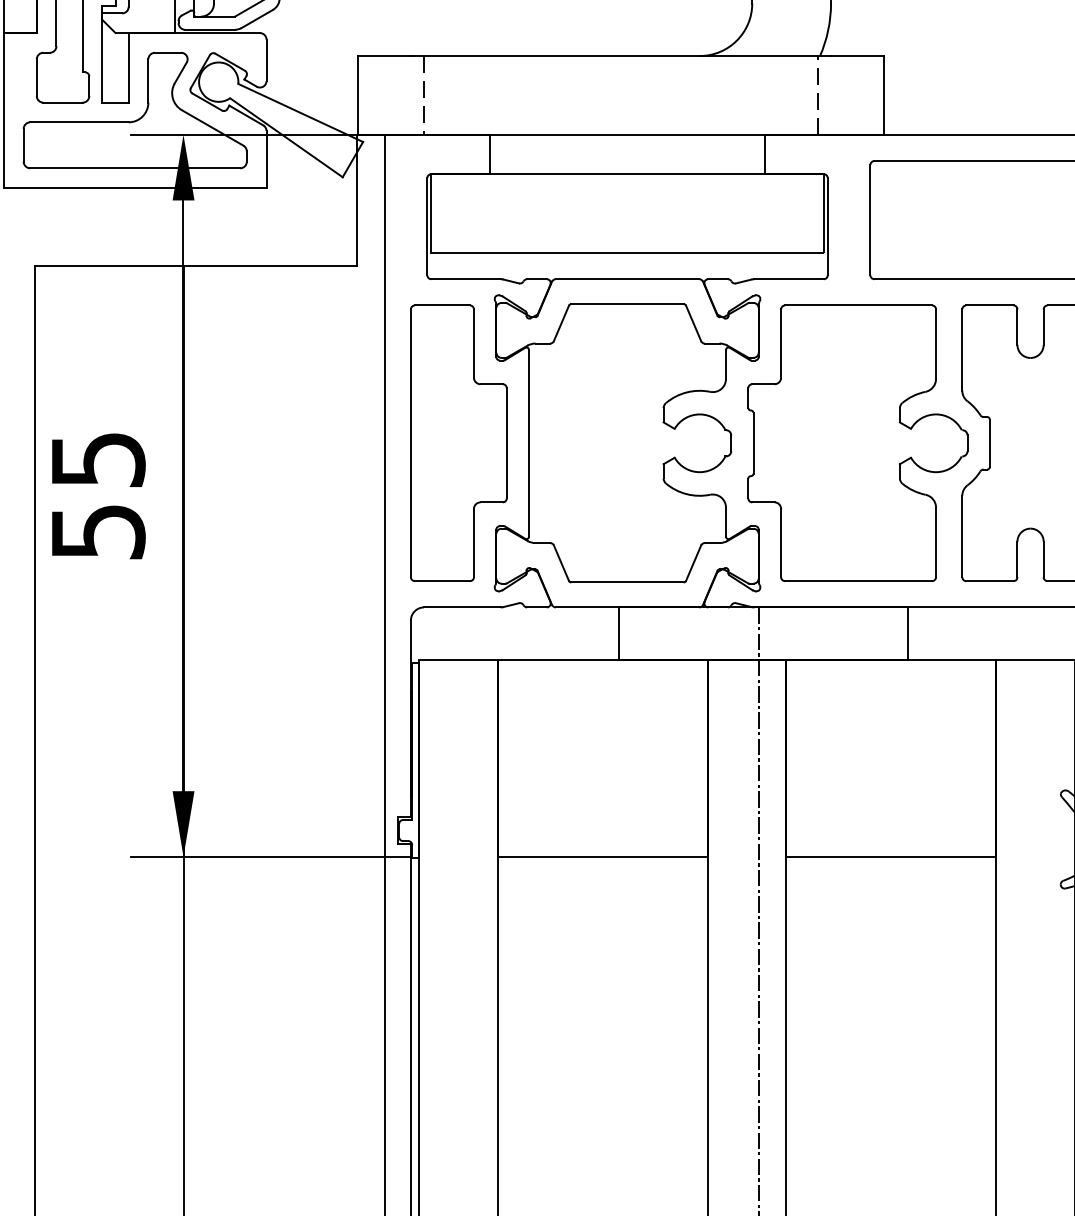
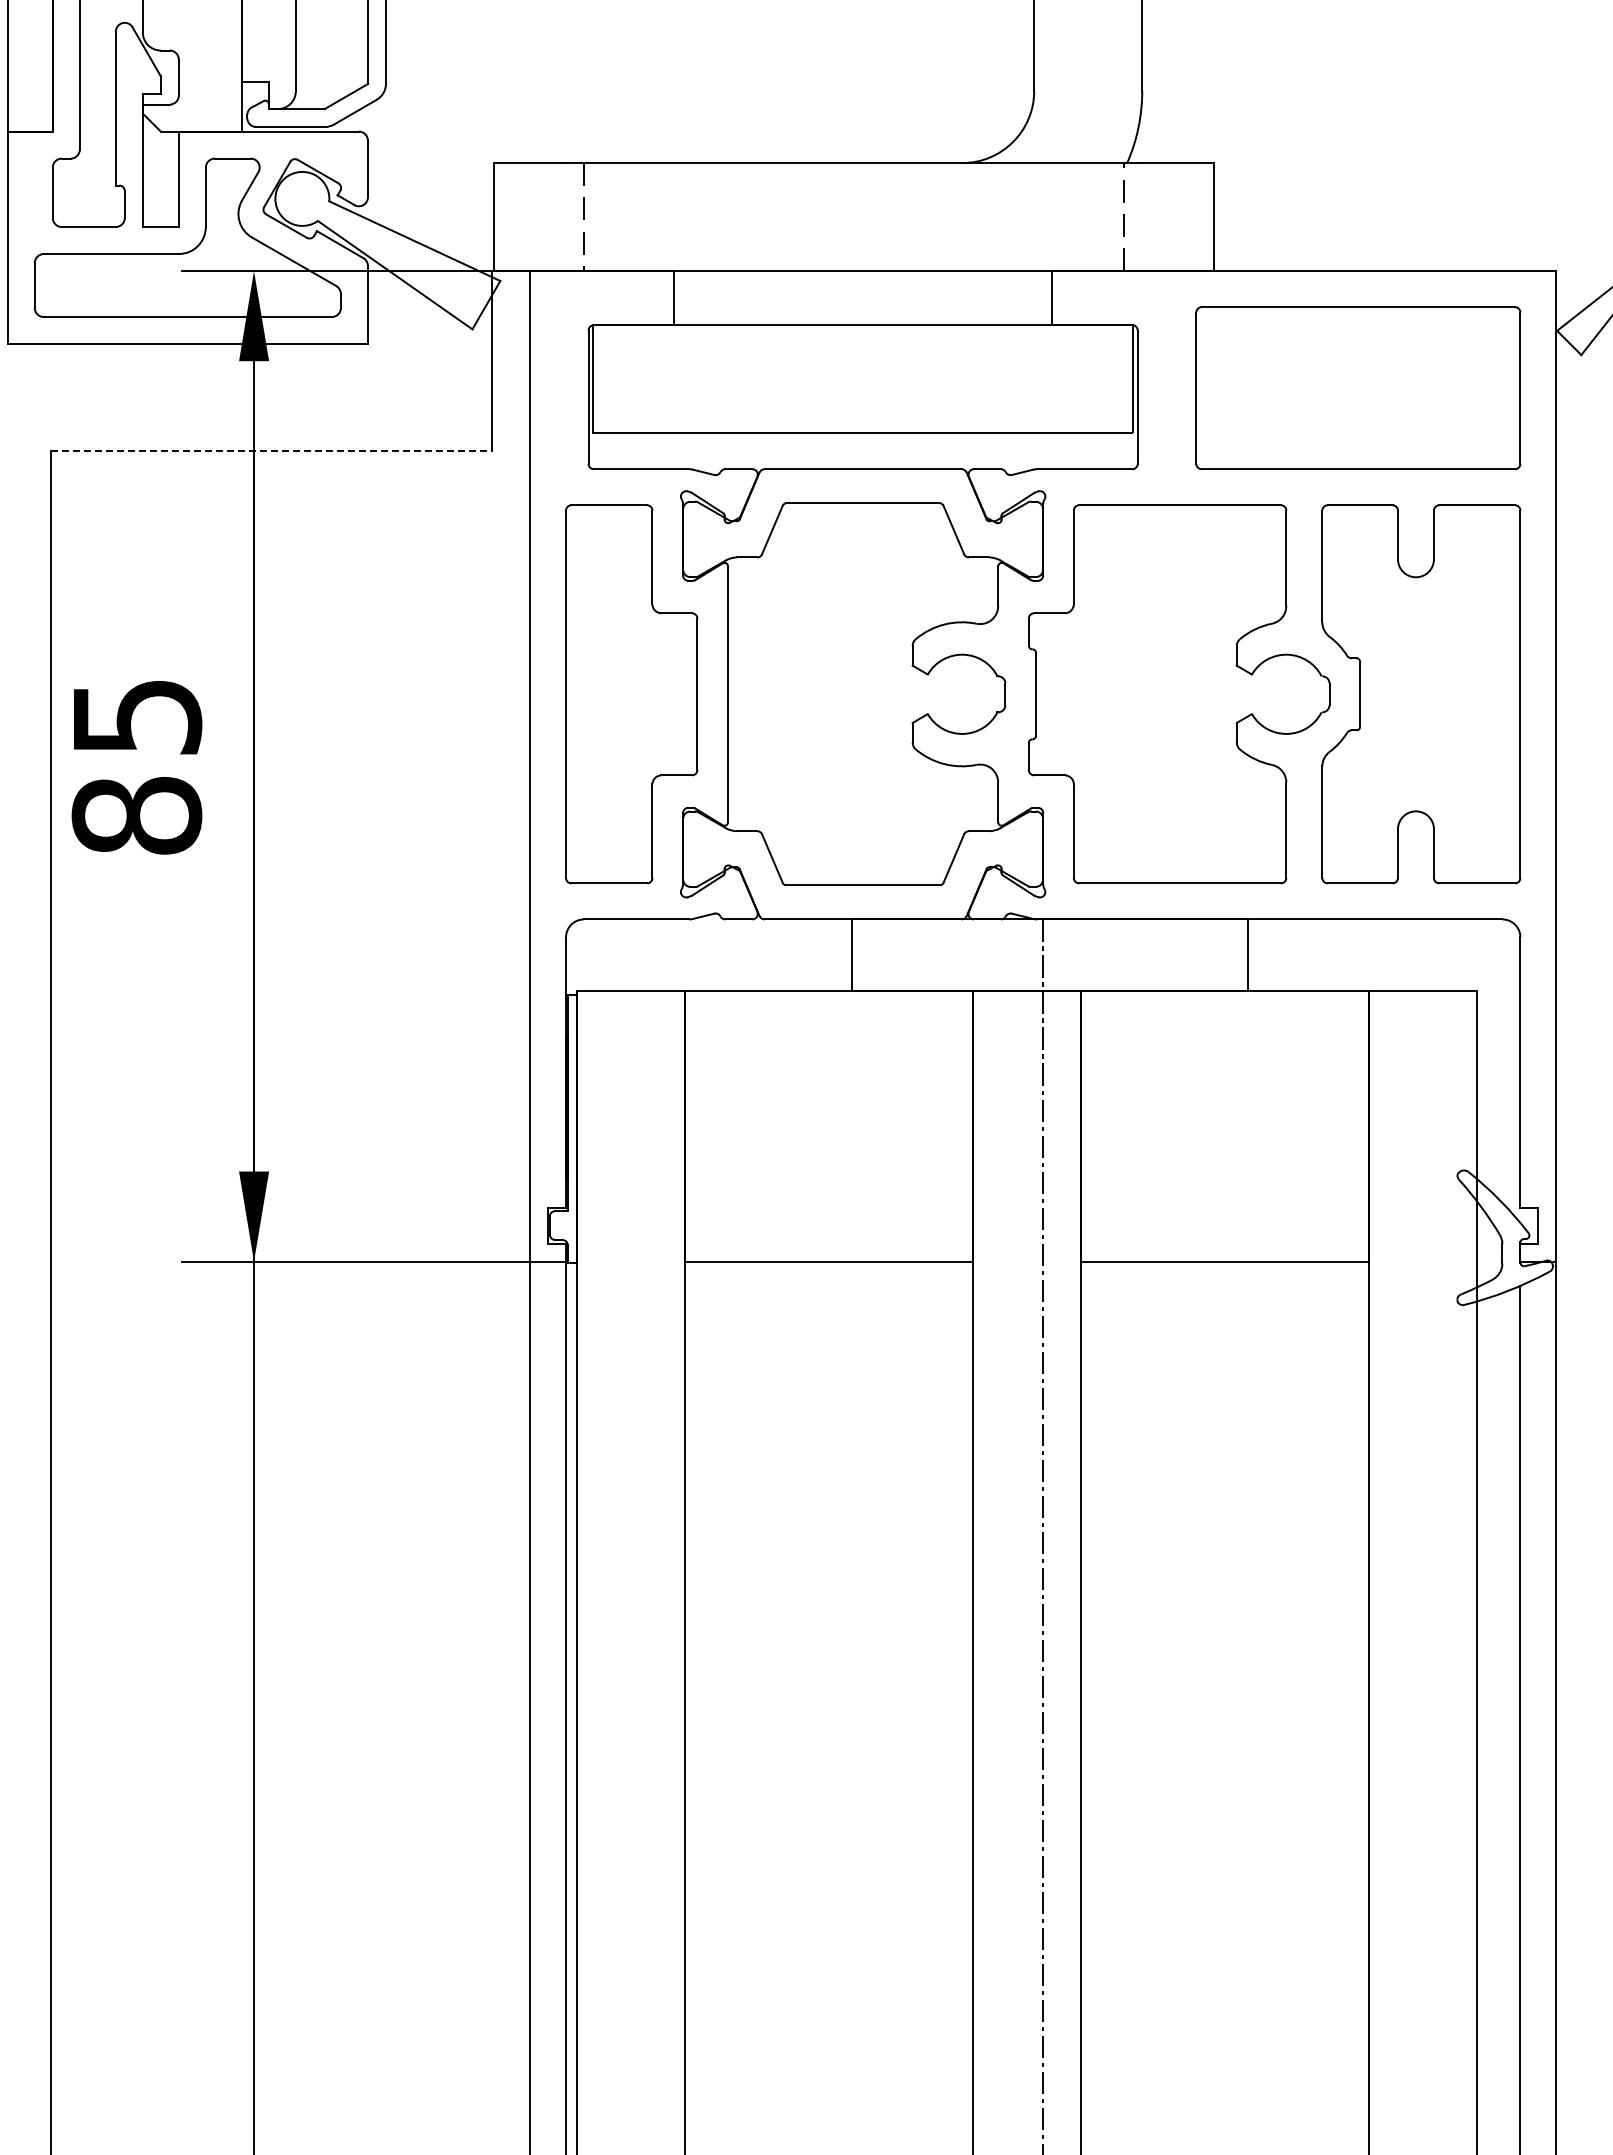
line: (196, 266) -> (271, 451), solid -> dashed
text: (97, 531) -> (136, 815), 55 -> 85

